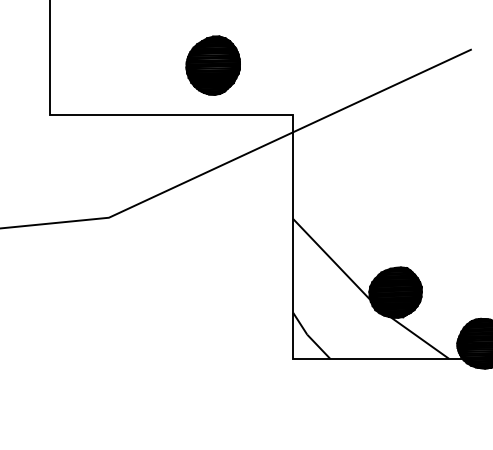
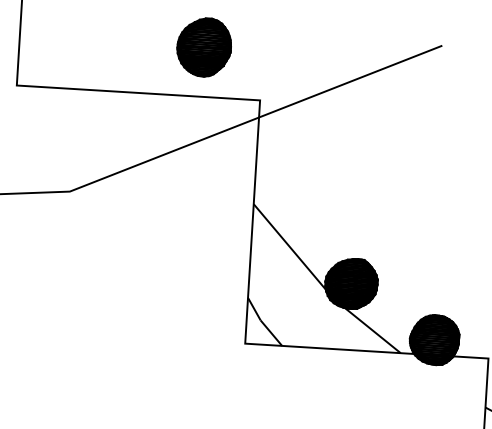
part: (212, 65) -> (203, 47), moved

